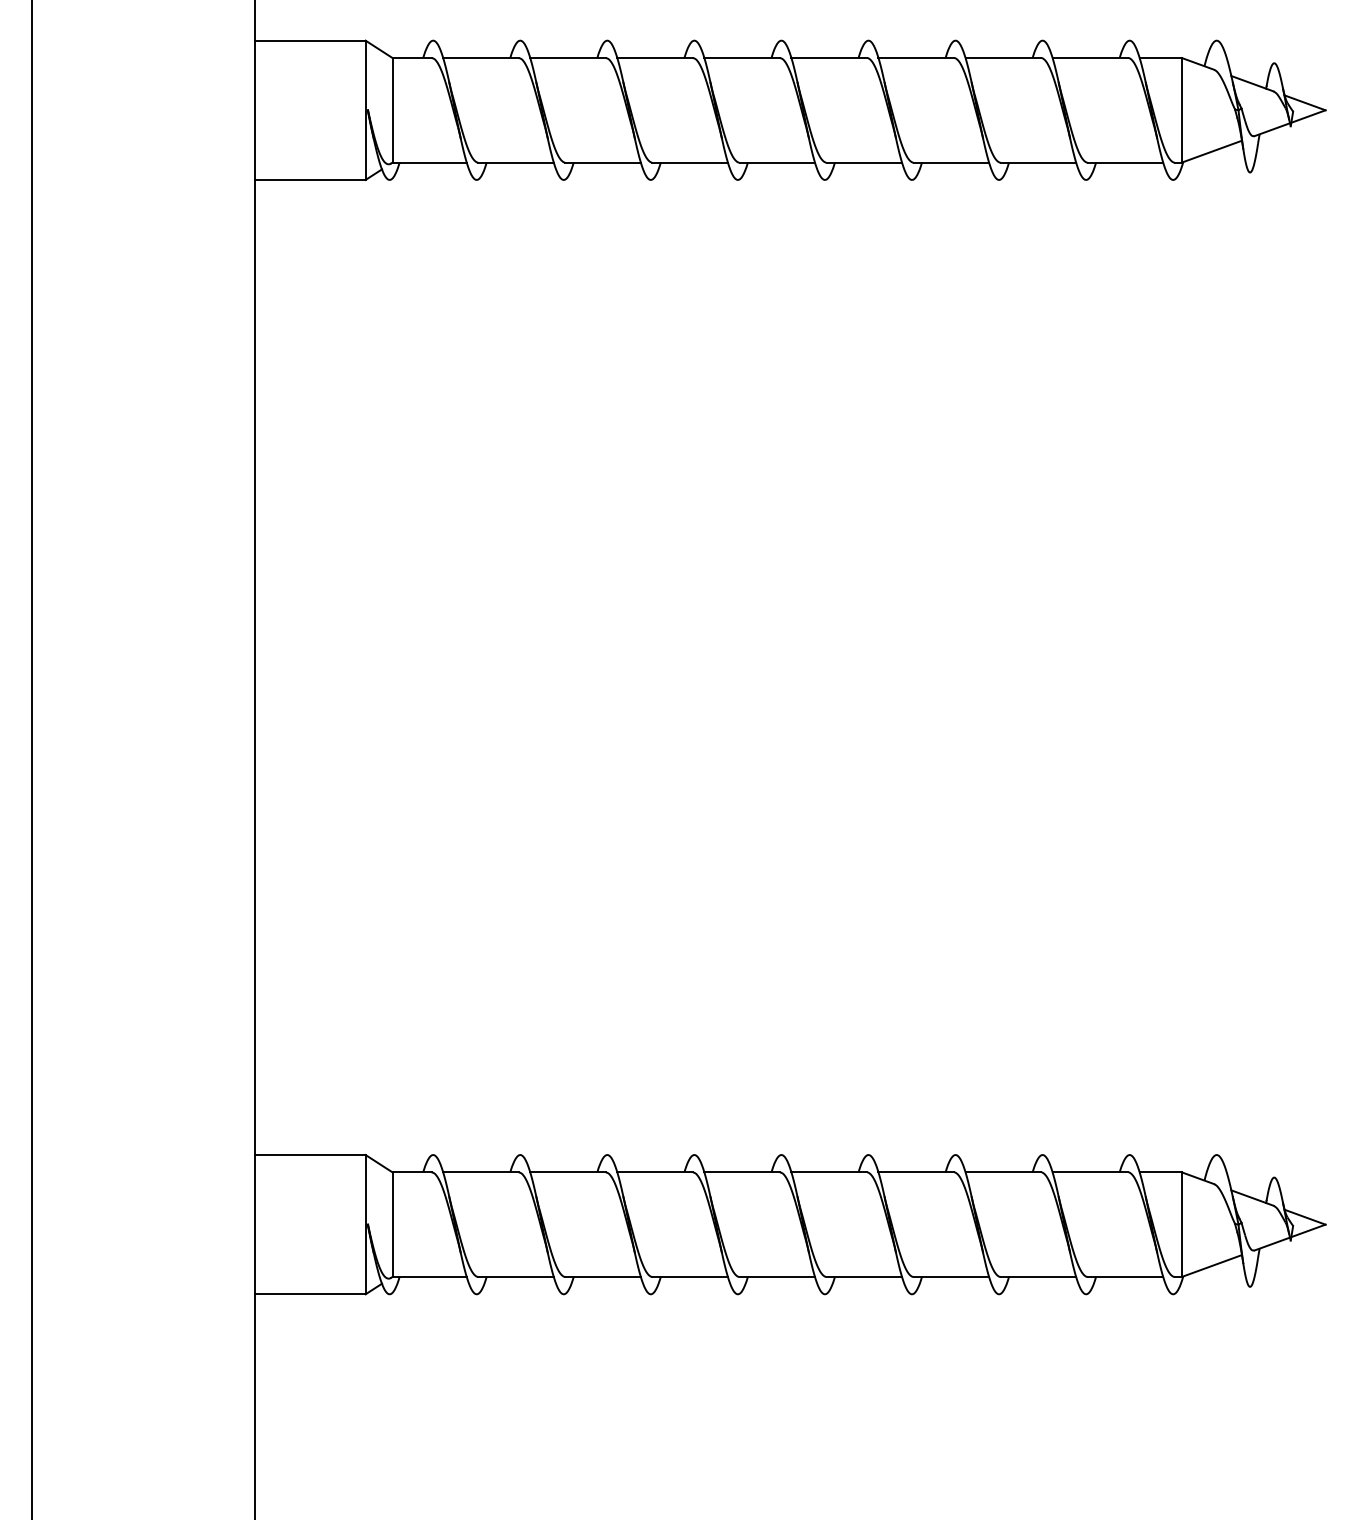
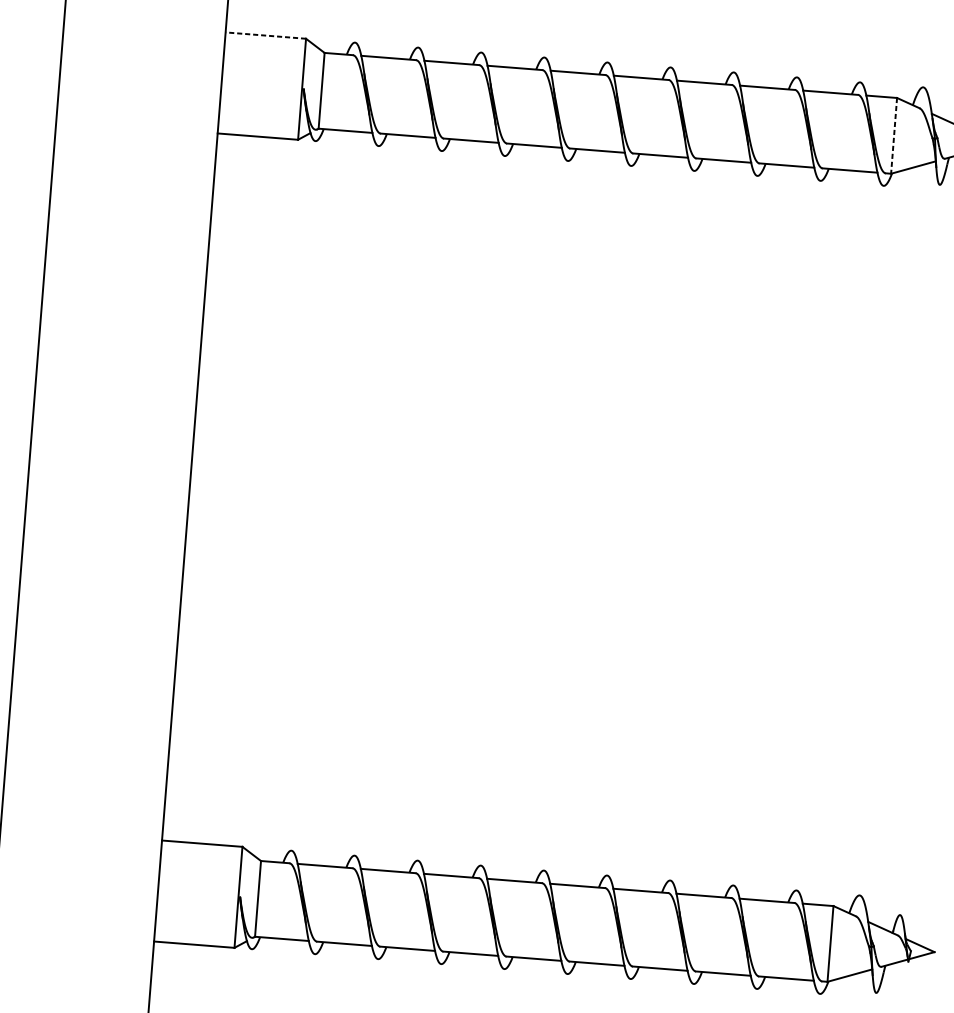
line: (309, 40) -> (265, 35), solid -> dashed
line: (1182, 110) -> (894, 136), solid -> dashed

